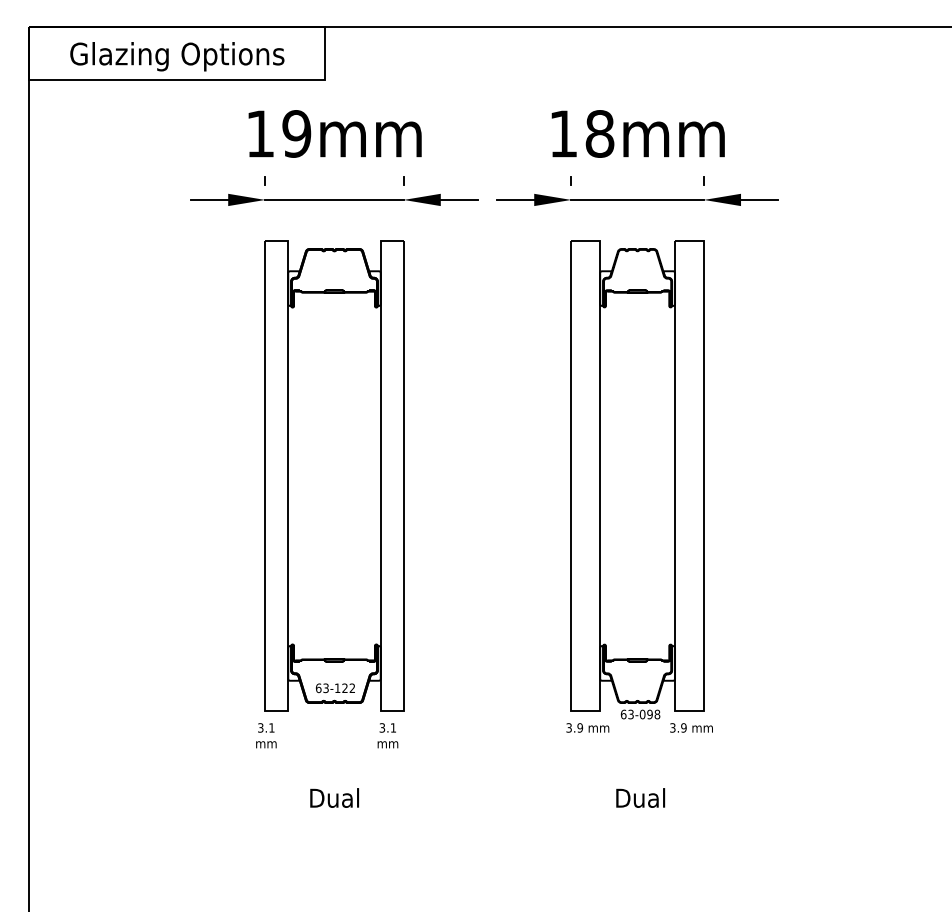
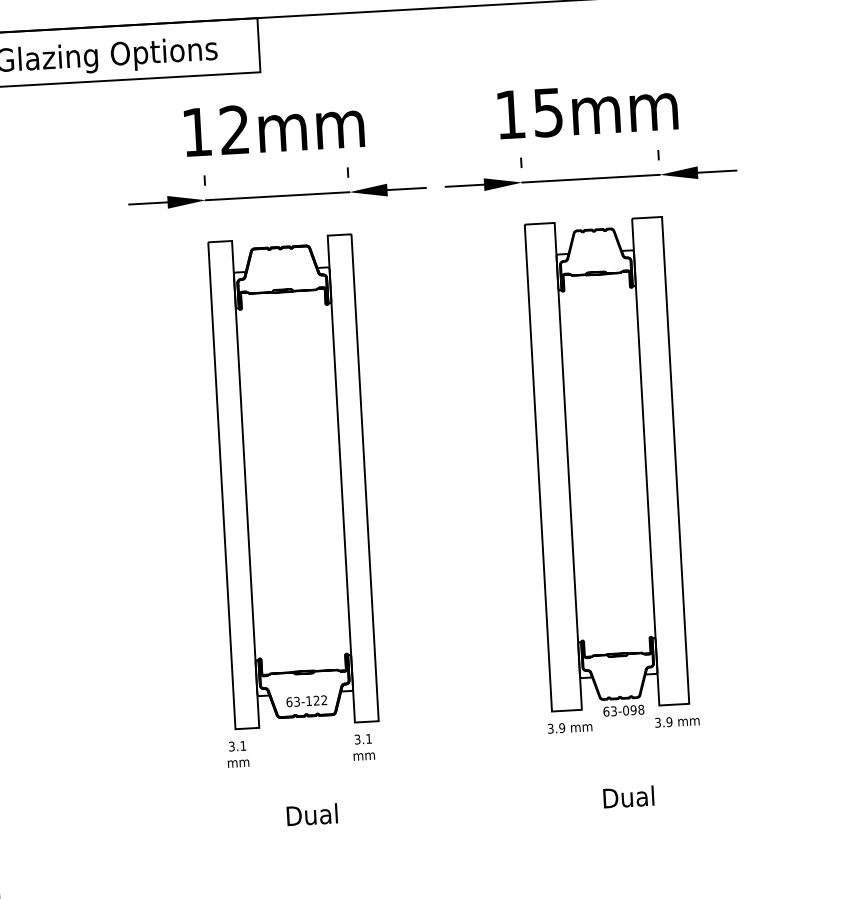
text: (296, 133) -> (234, 129), 19mm -> 12mm
text: (599, 133) -> (547, 112), 18mm -> 15mm

